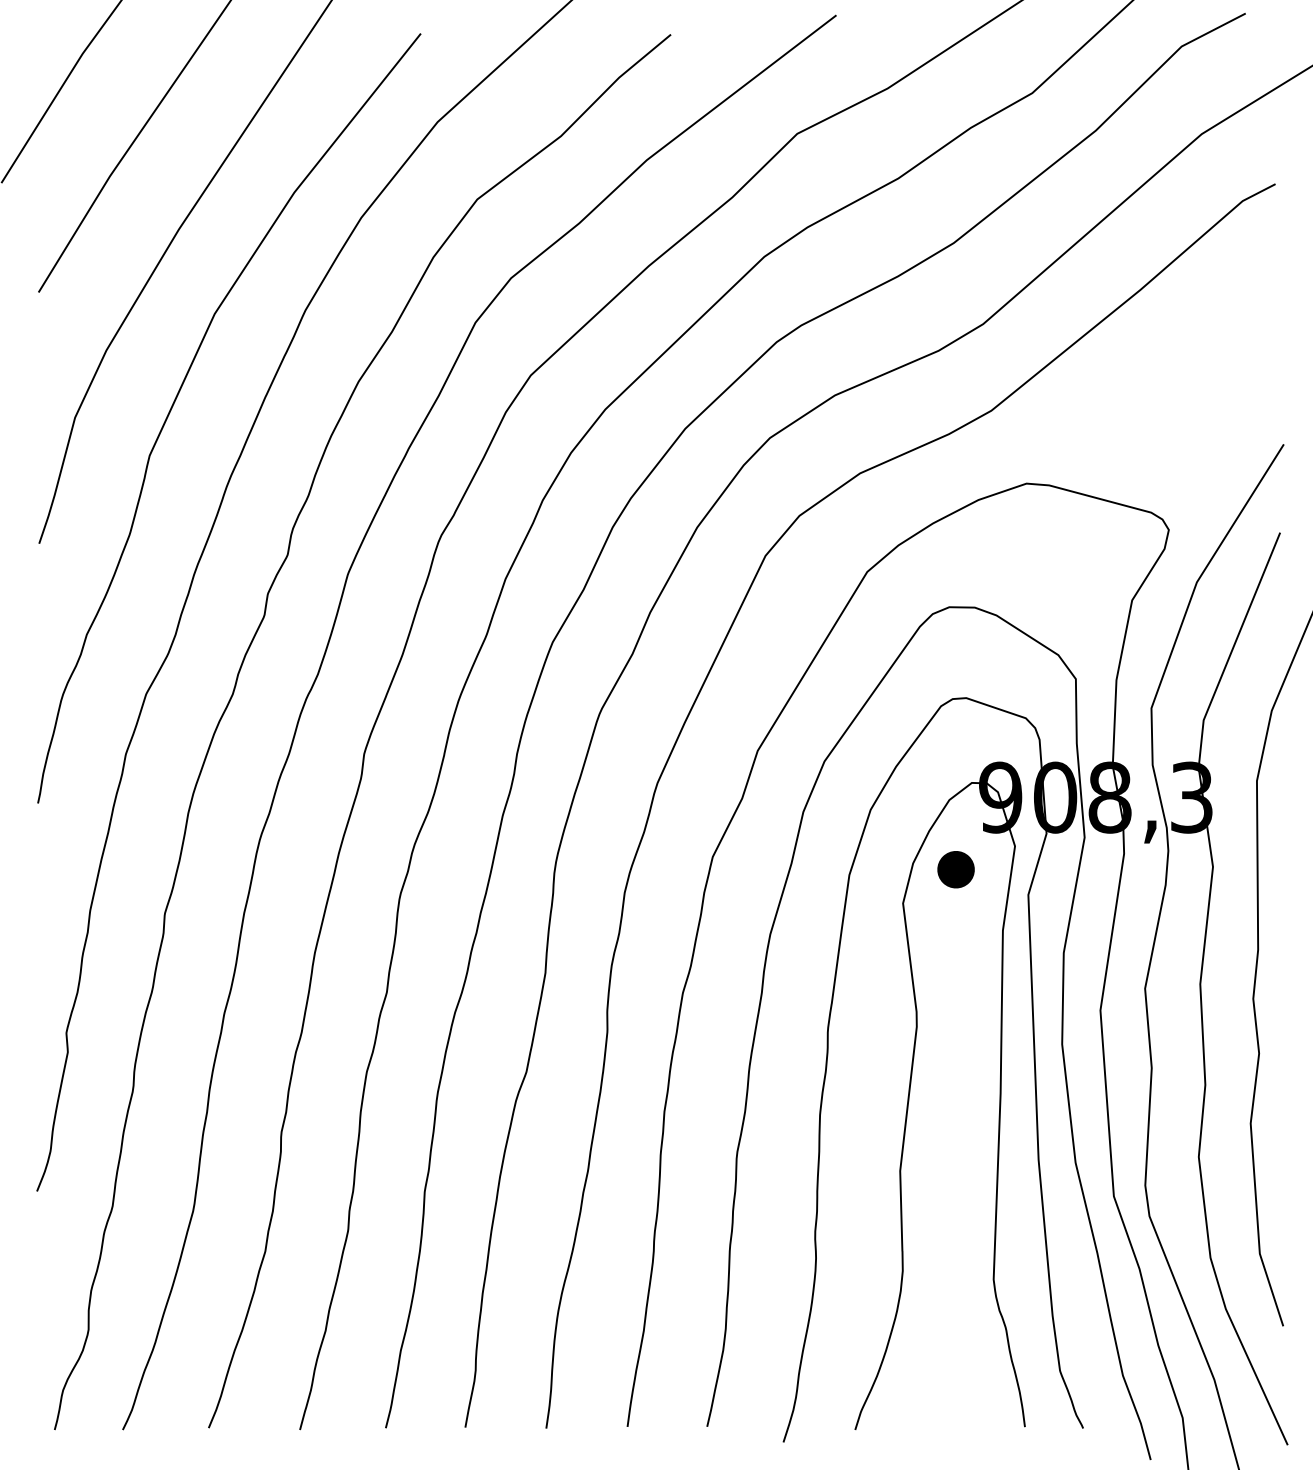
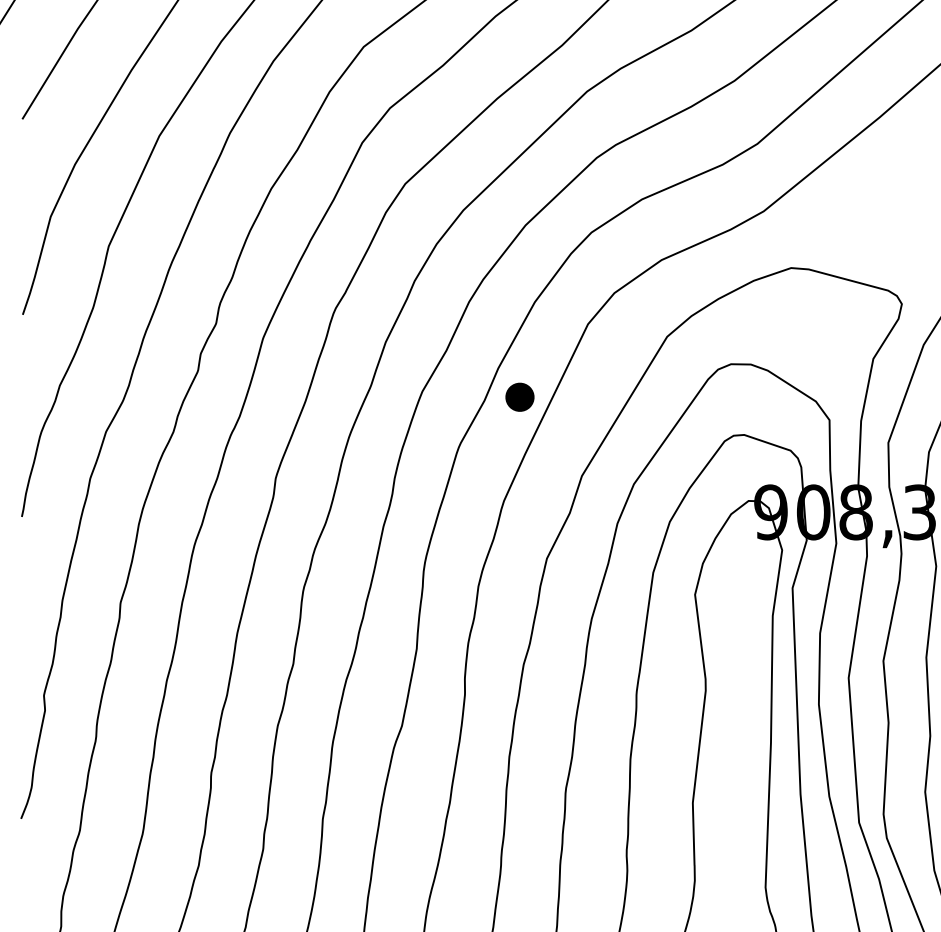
part: (955, 869) -> (519, 397), moved

